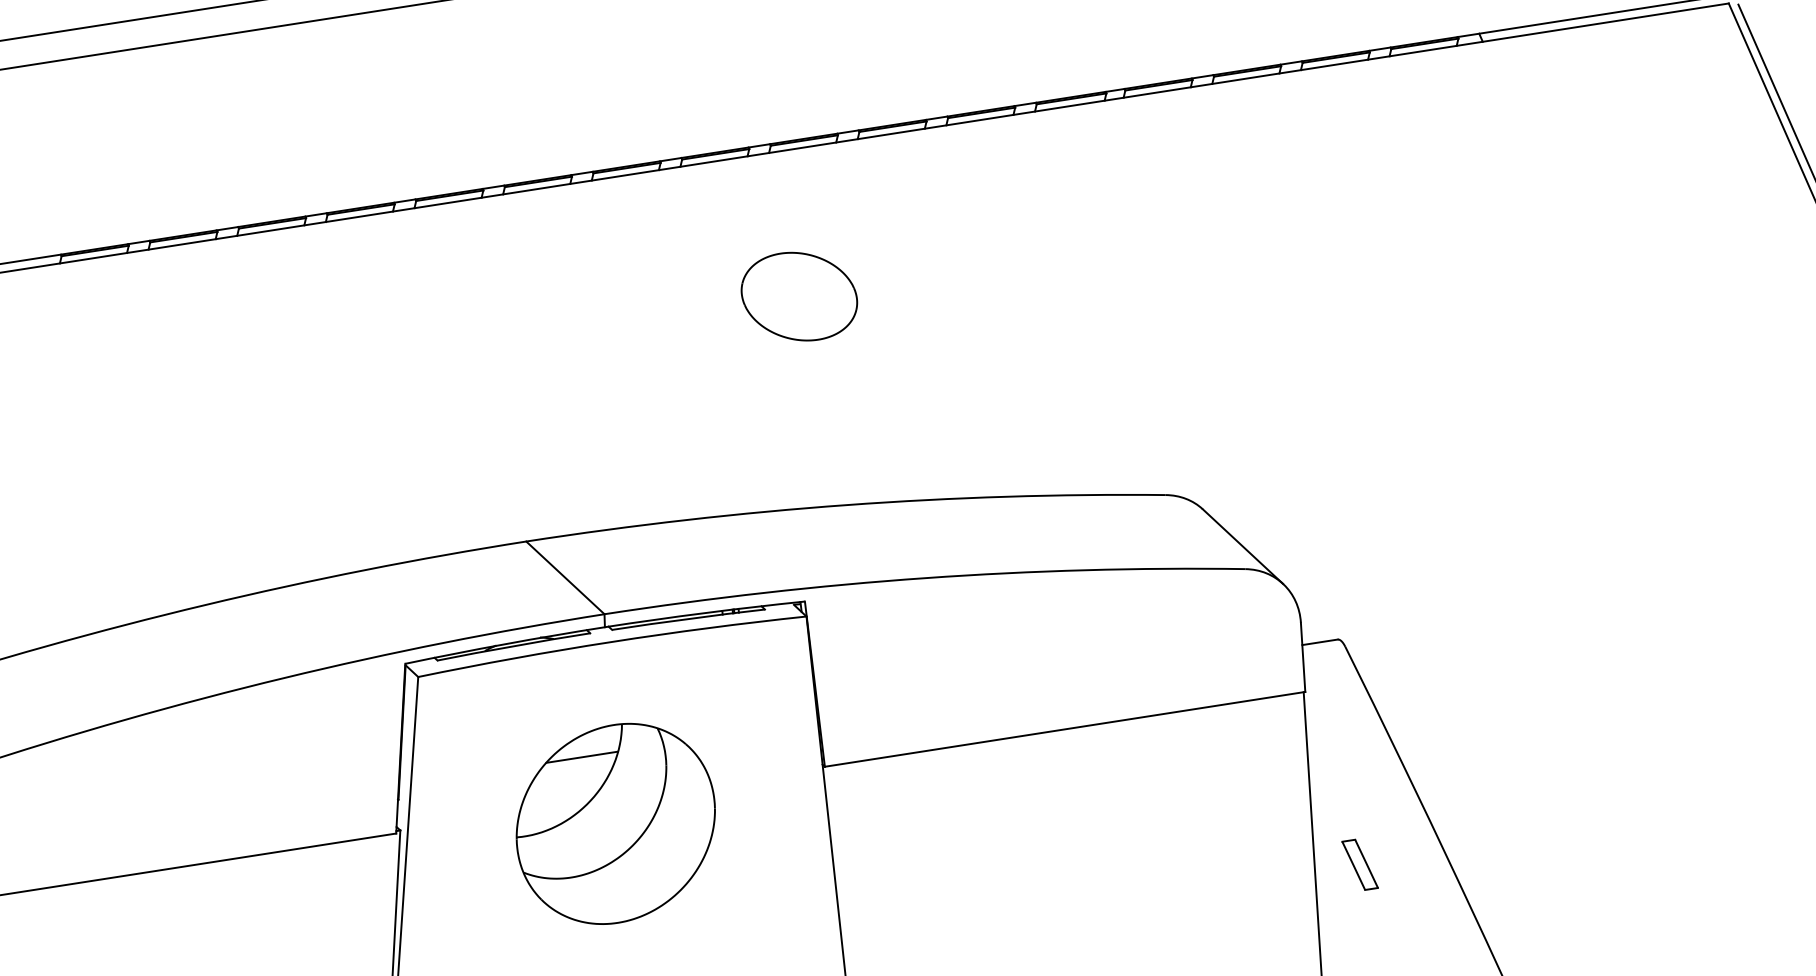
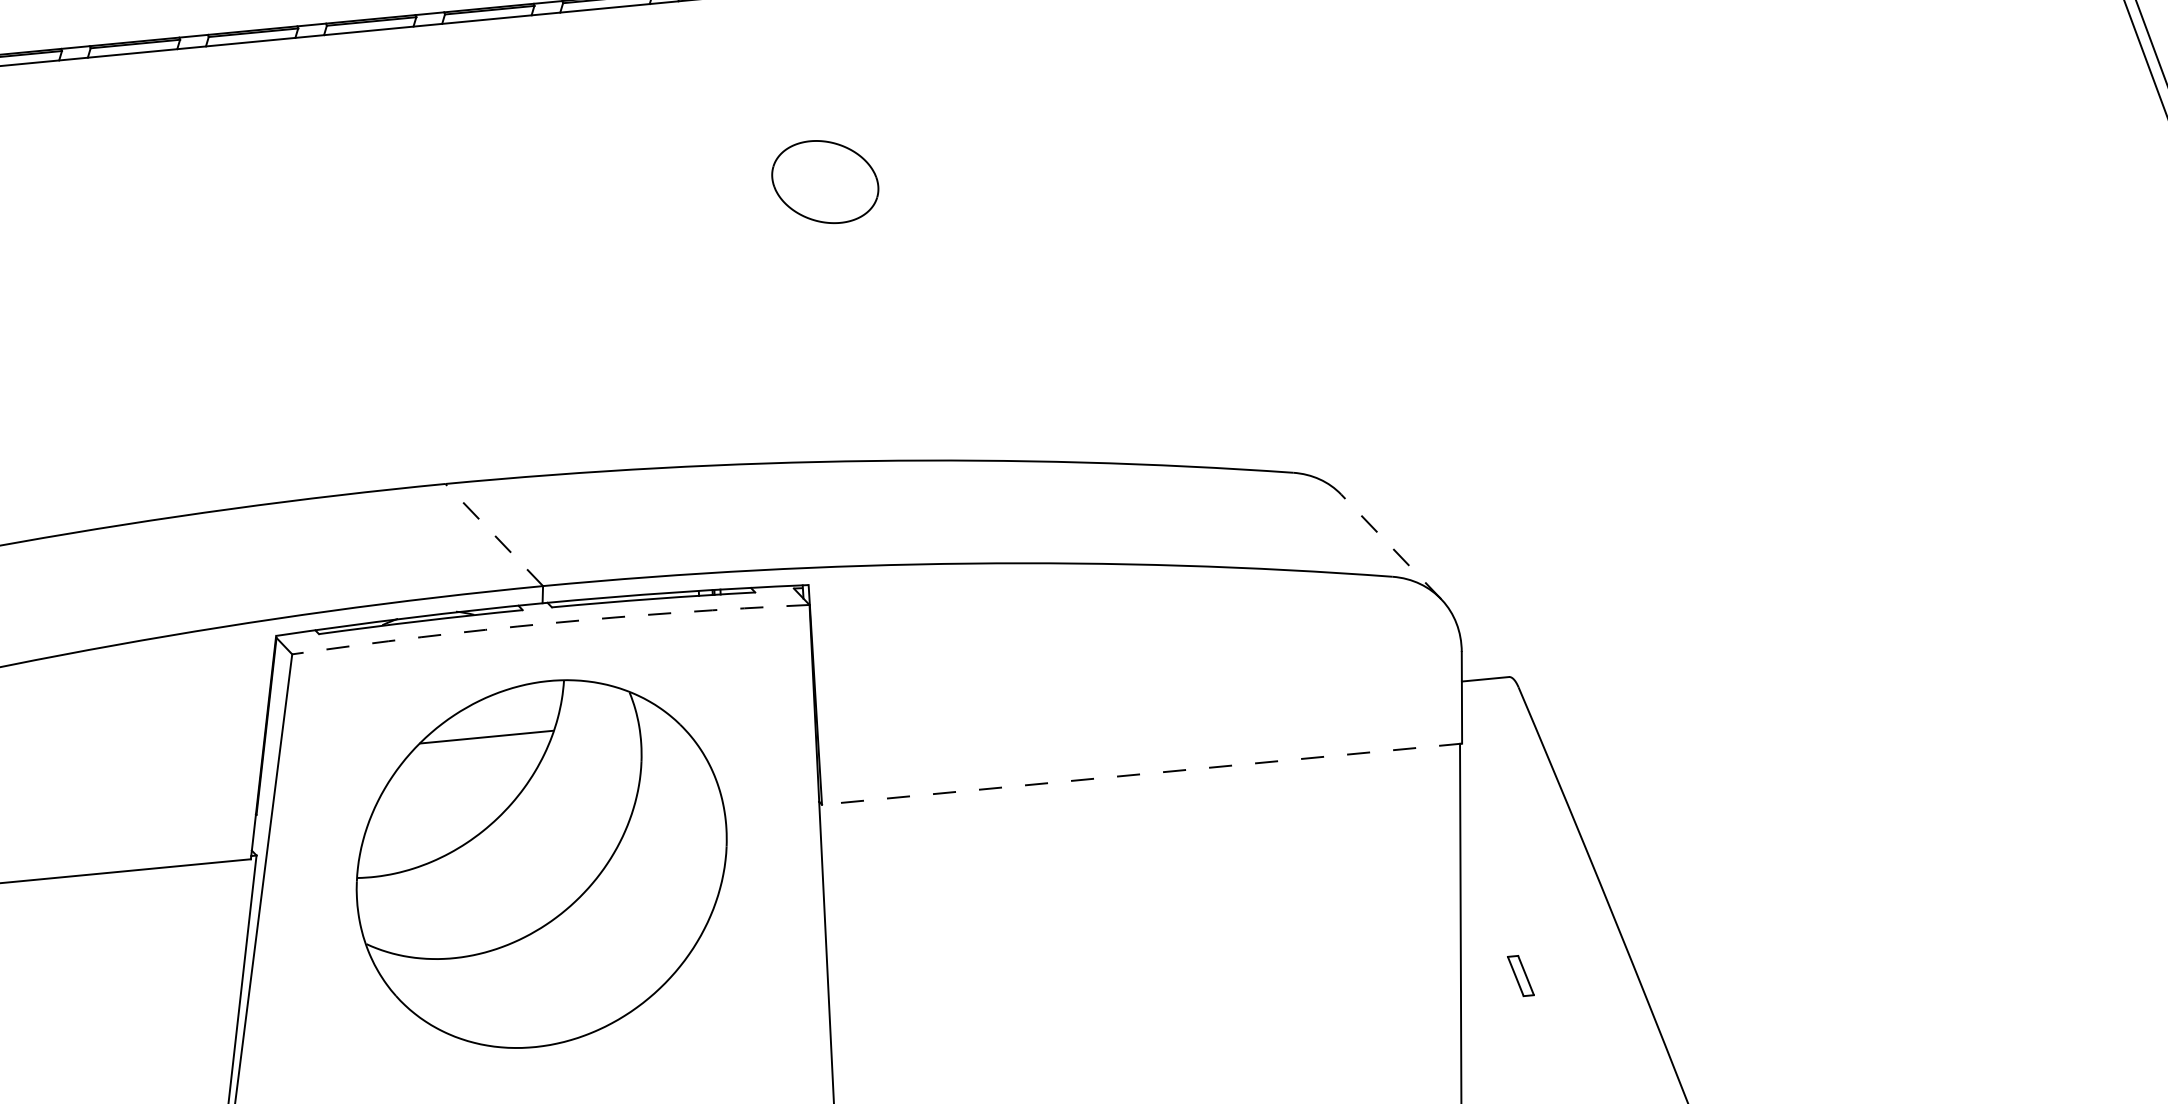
part: (799, 296) -> (825, 181), size x0.7
line: (1242, 546) -> (1390, 546), solid -> dashed
line: (565, 577) -> (494, 534), solid -> dashed
arc: (611, 641) -> (550, 622), solid -> dashed
line: (1064, 729) -> (1141, 774), solid -> dashed
part: (615, 823) -> (541, 863), size x1.4
part: (1359, 864) -> (1520, 975), size x0.6

